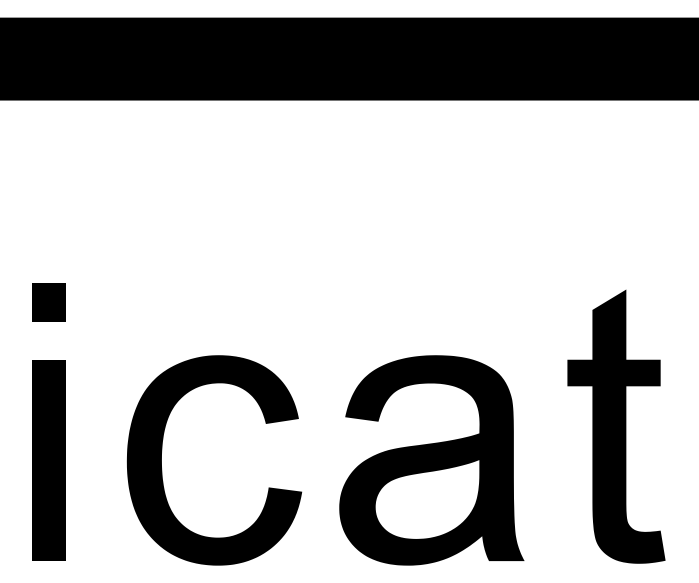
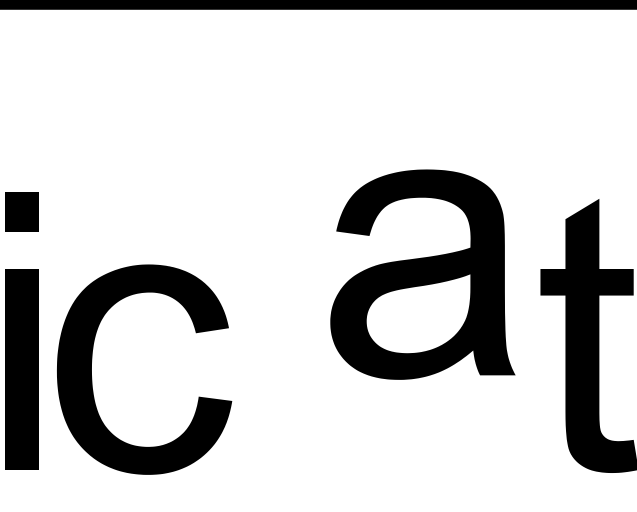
part: (431, 460) -> (422, 274), moved
part: (162, 469) -> (92, 378), moved

